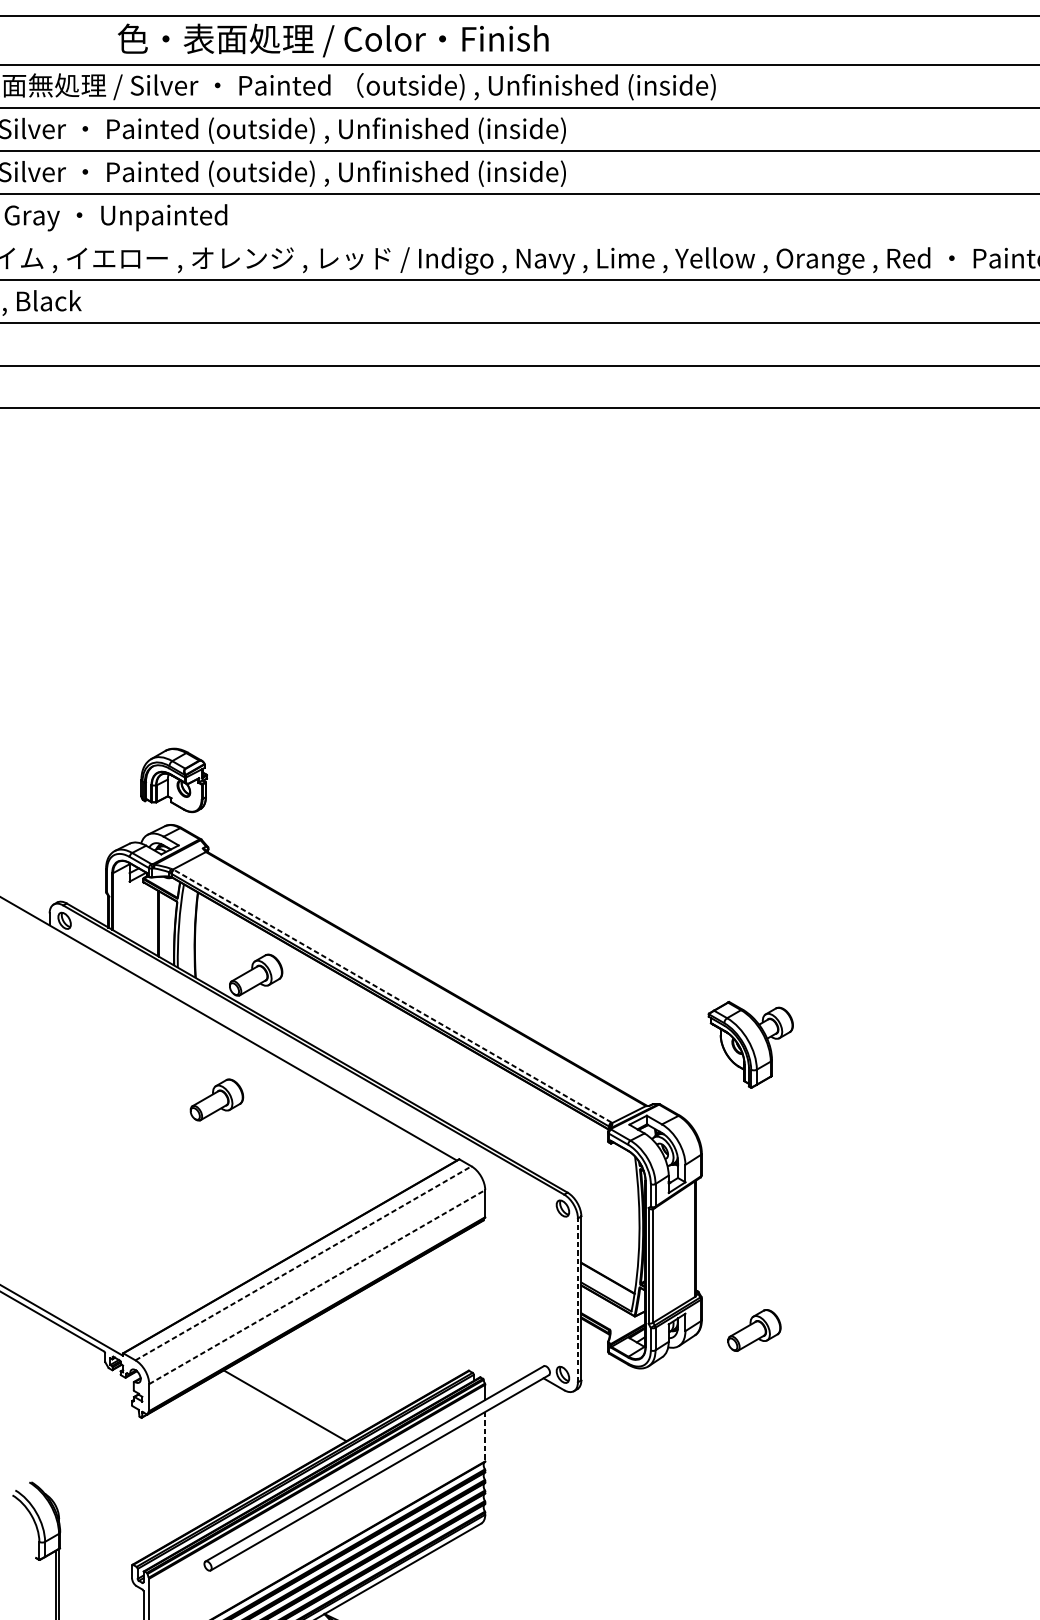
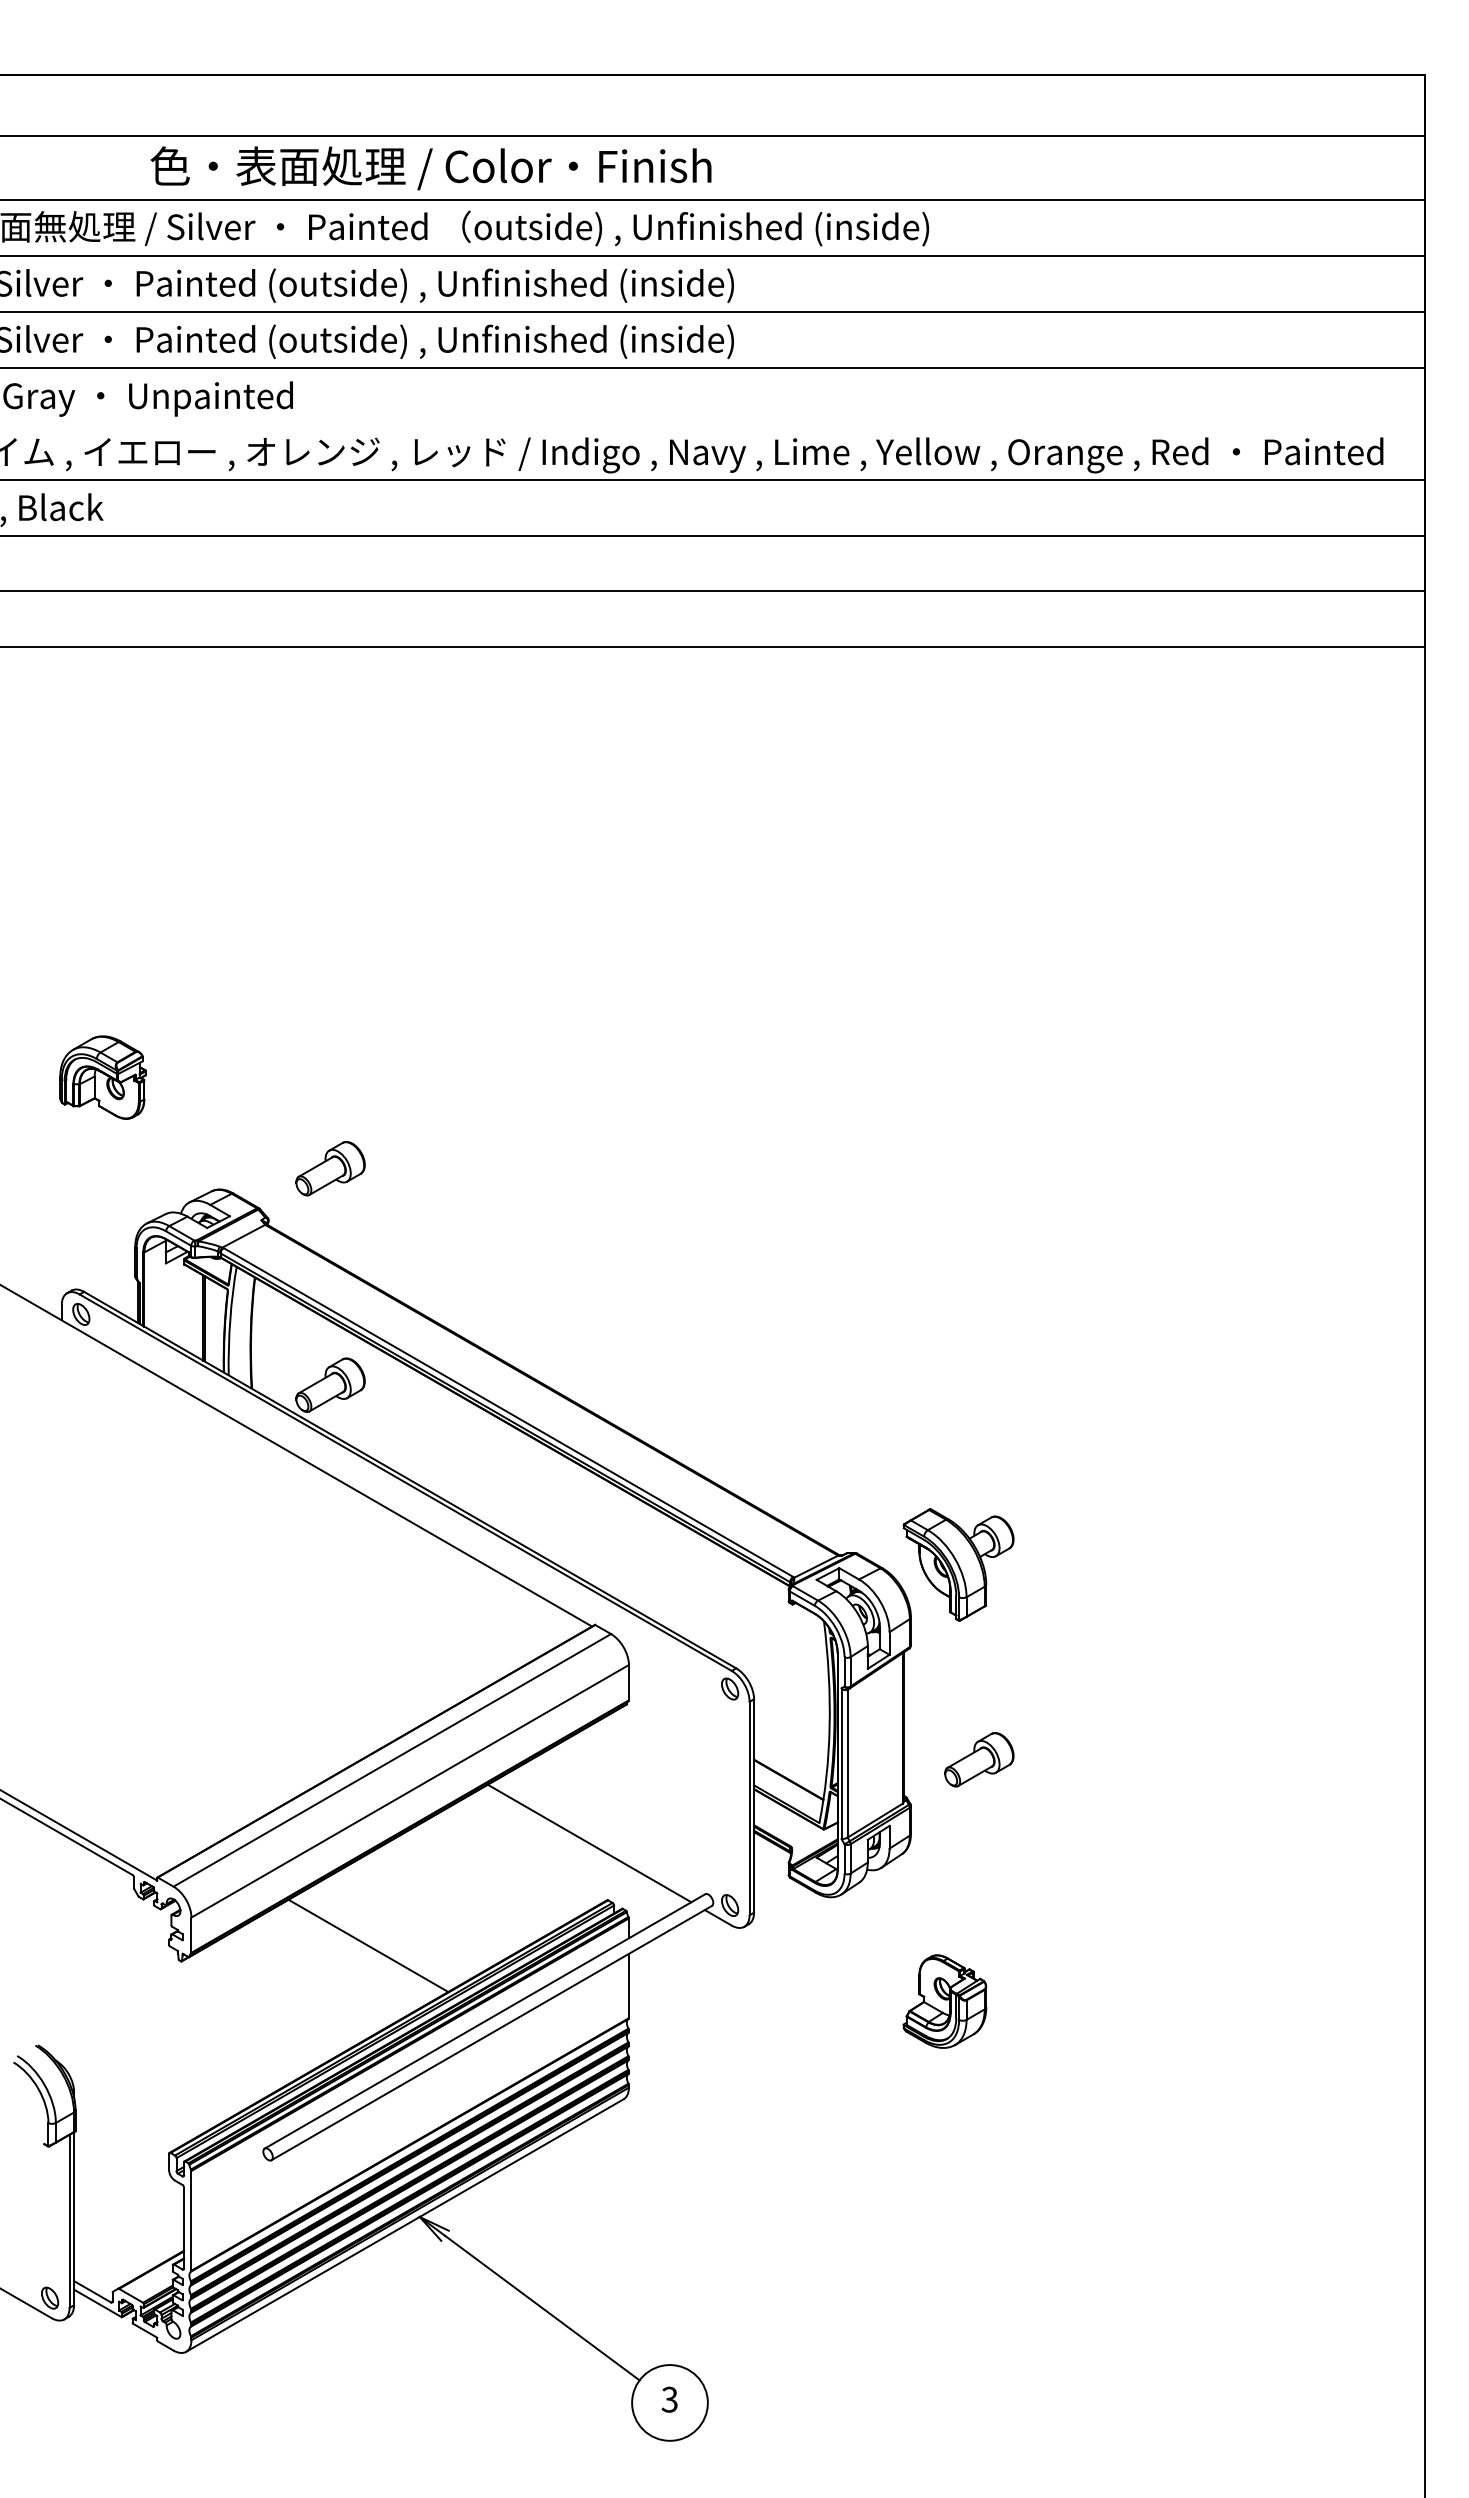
part: (173, 780) -> (102, 1077), moved
line: (392, 996) -> (508, 1412), dashed -> solid
part: (750, 1044) -> (958, 1564), moved
part: (216, 1099) -> (330, 1168), moved
line: (303, 1263) -> (392, 1760), dashed -> solid
line: (317, 1287) -> (410, 1791), dashed -> solid
line: (577, 1300) -> (749, 1808), dashed -> solid
line: (454, 1327) -> (589, 1843), added
part: (754, 1330) -> (979, 1759), moved
line: (484, 1437) -> (628, 1986), dashed -> solid
part: (727, 1448) -> (944, 2001), added

